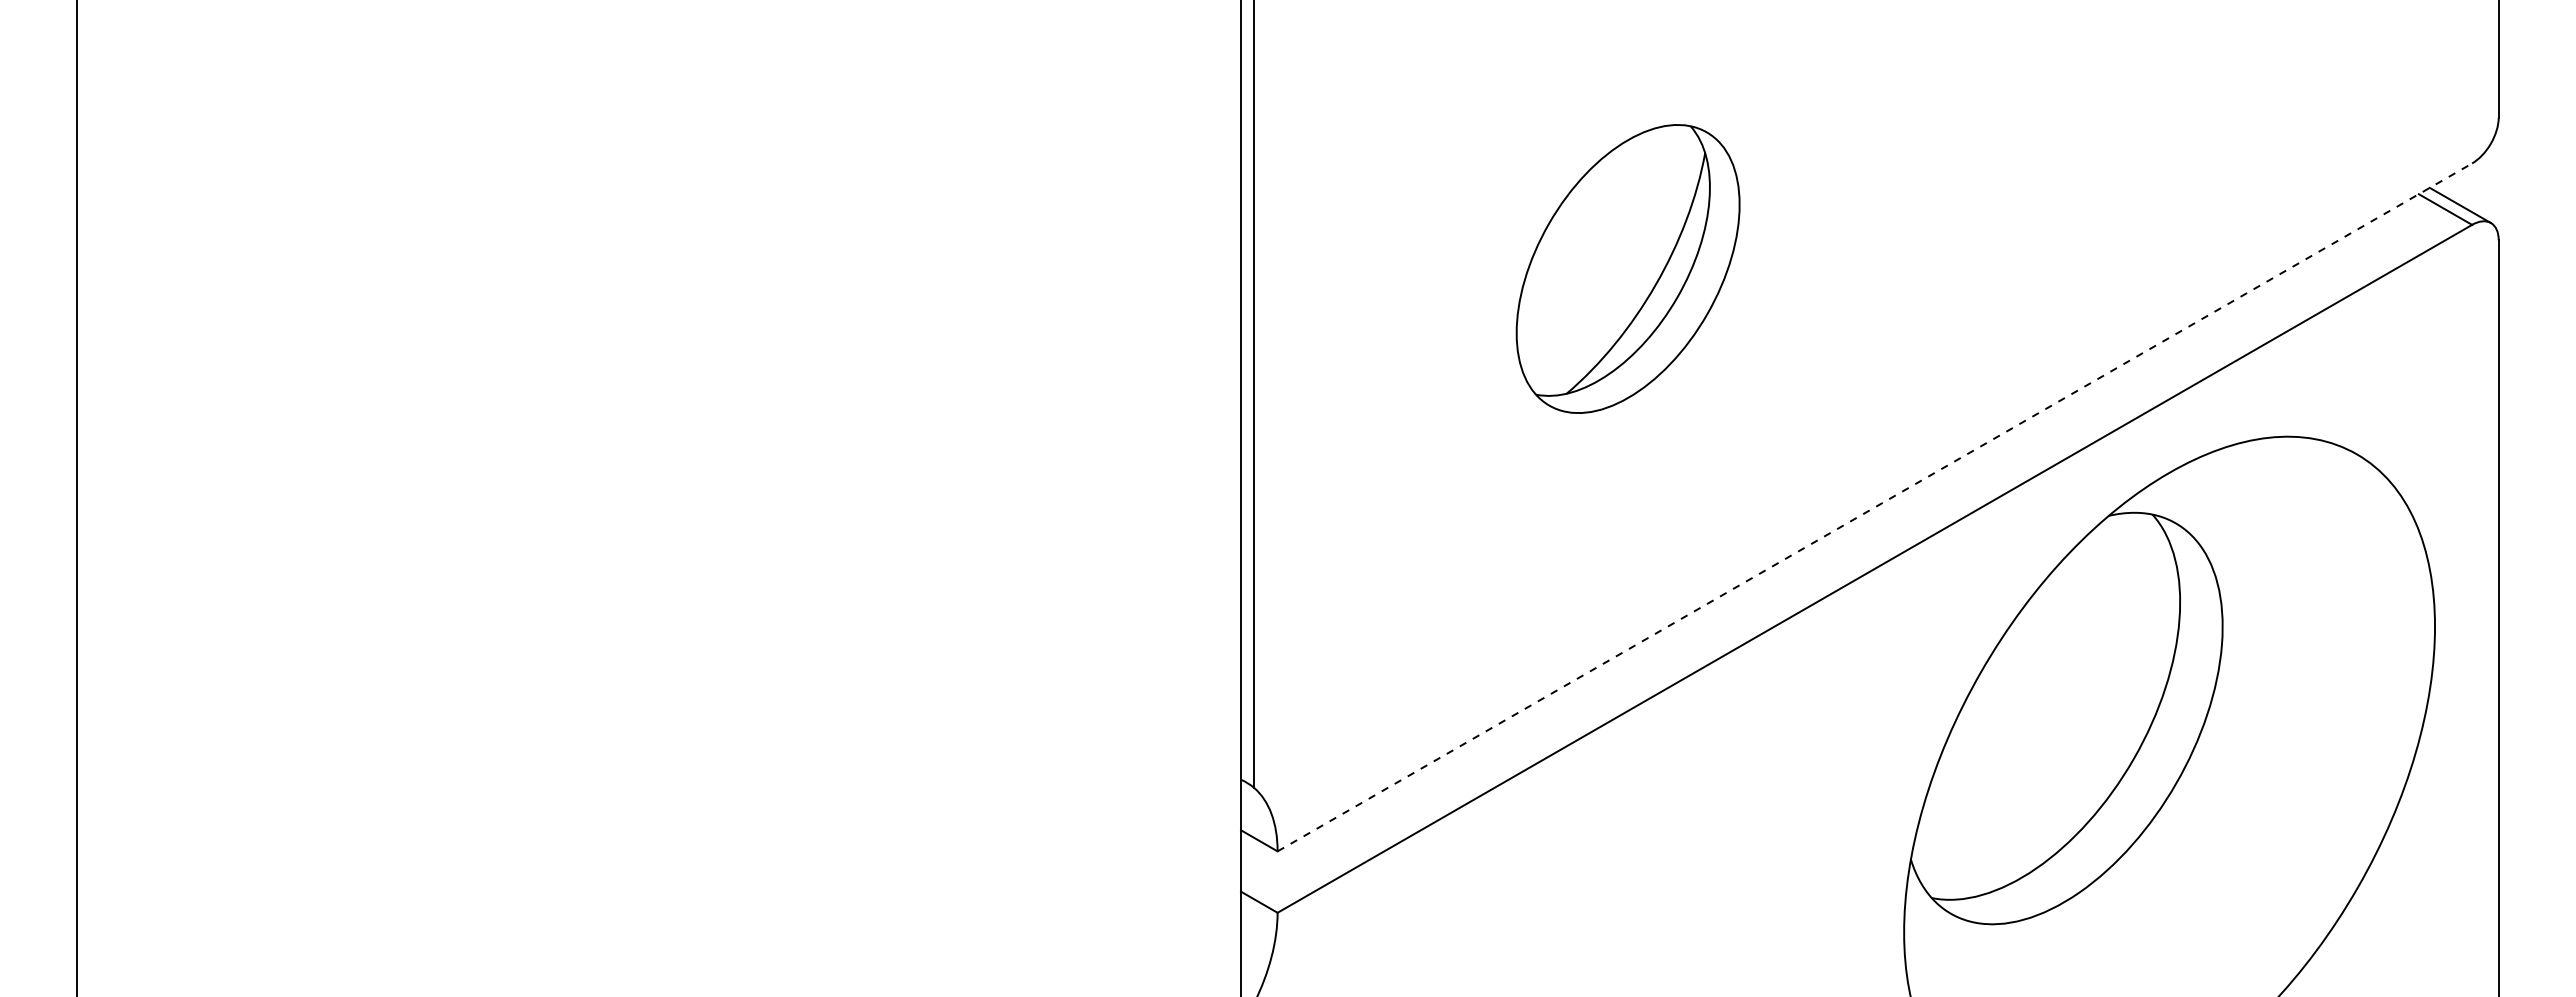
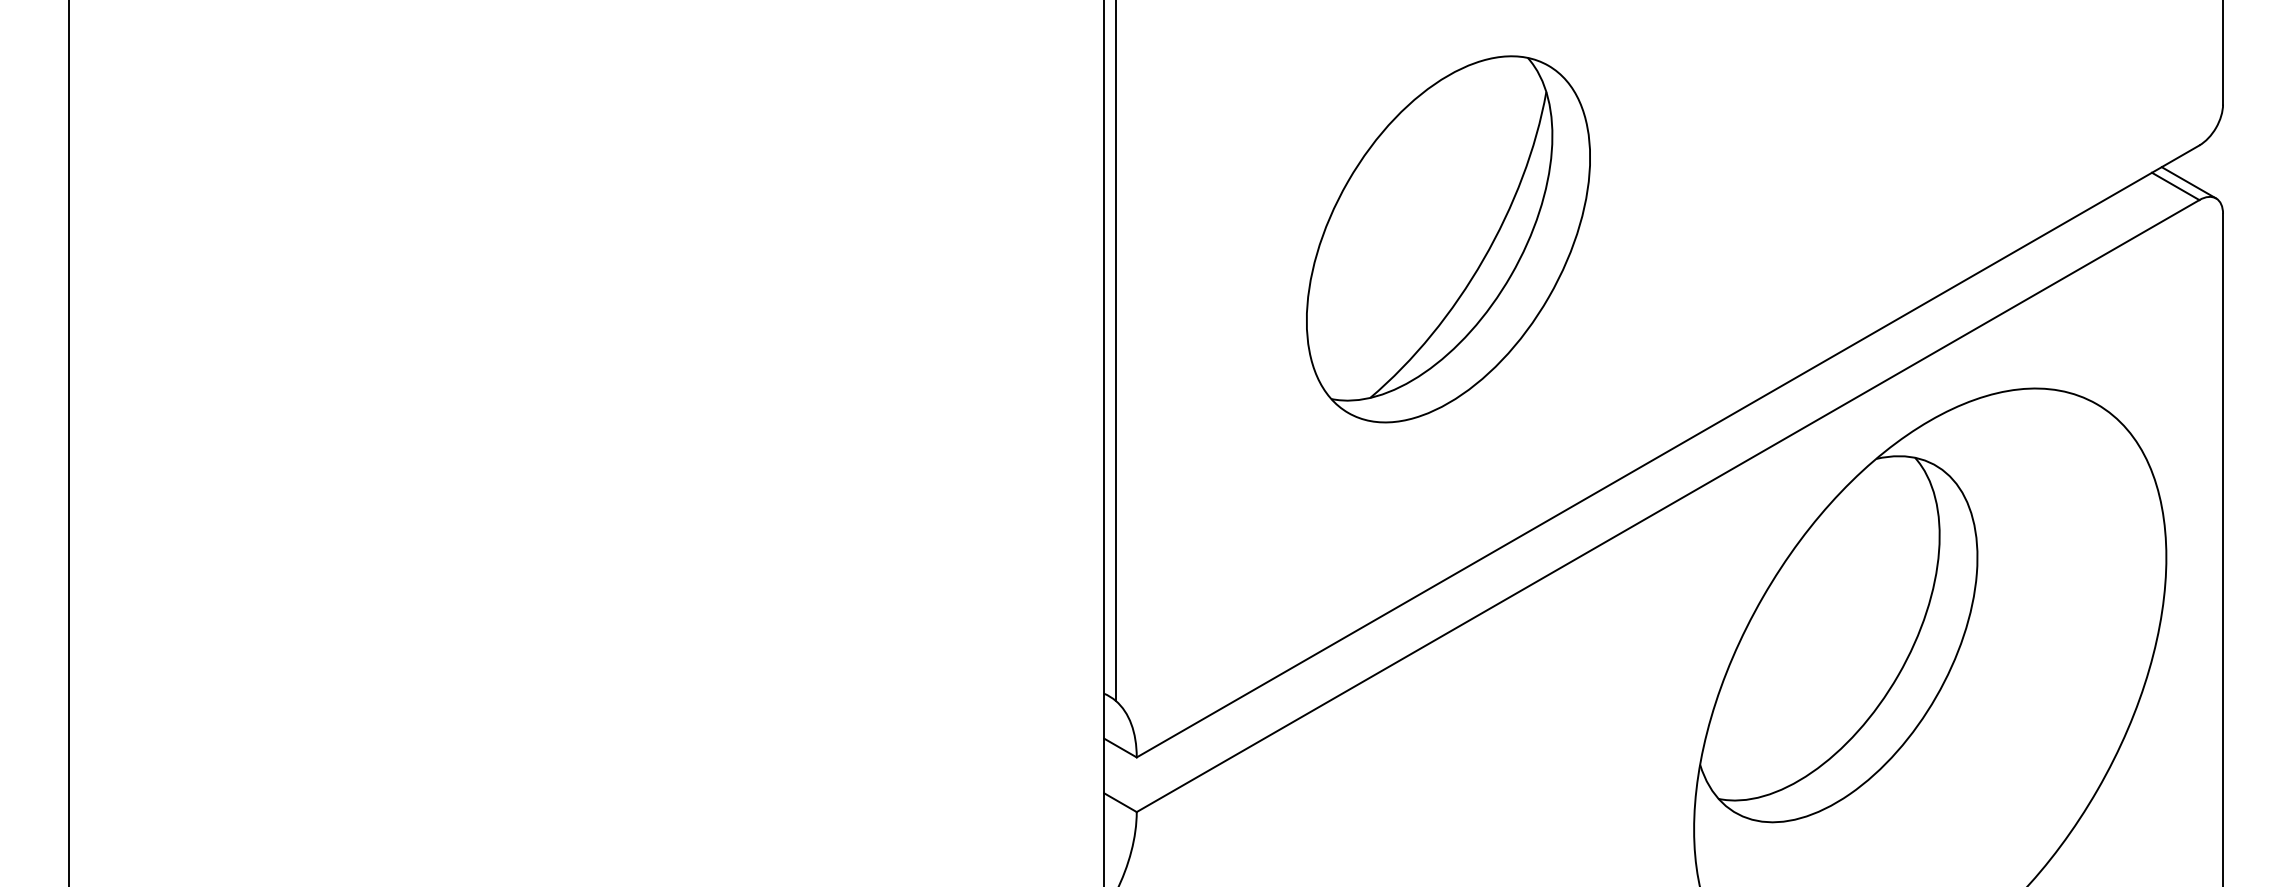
part: (1628, 268) -> (1448, 238), size x1.43
line: (1875, 507) -> (1668, 451), dashed -> solid

